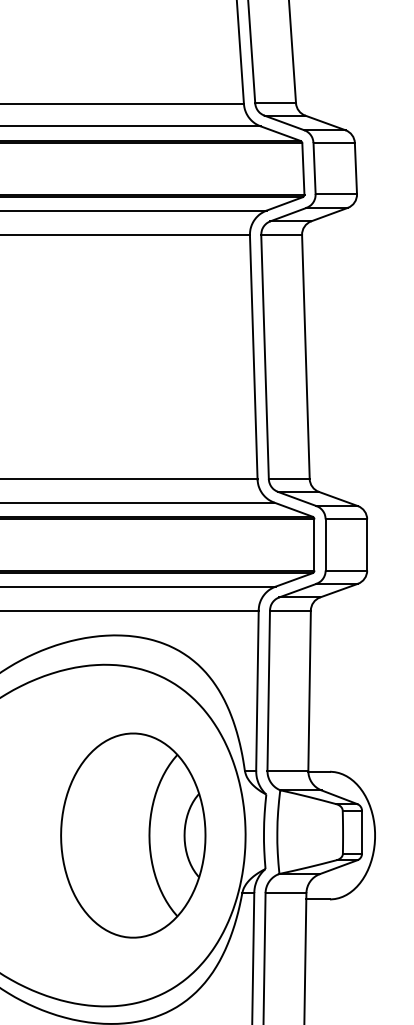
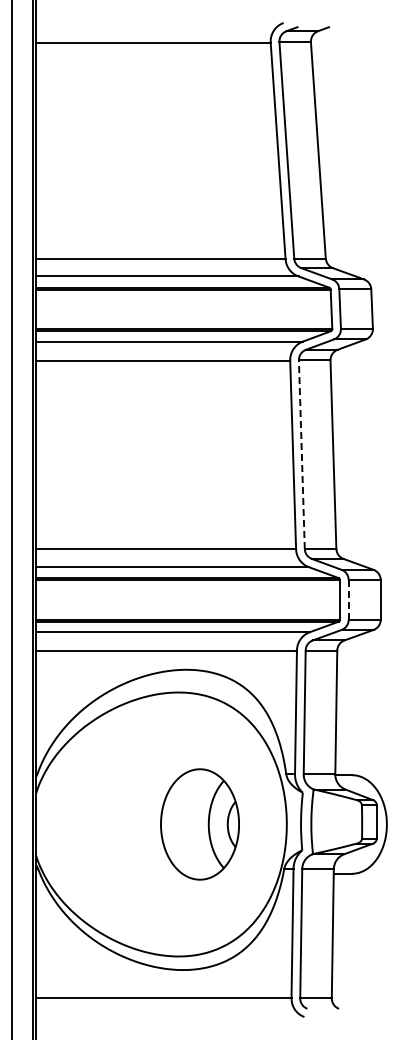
line: (264, 356) -> (301, 454), solid -> dashed
line: (325, 544) -> (348, 599), solid -> dashed
part: (132, 835) -> (199, 824), size x0.7

